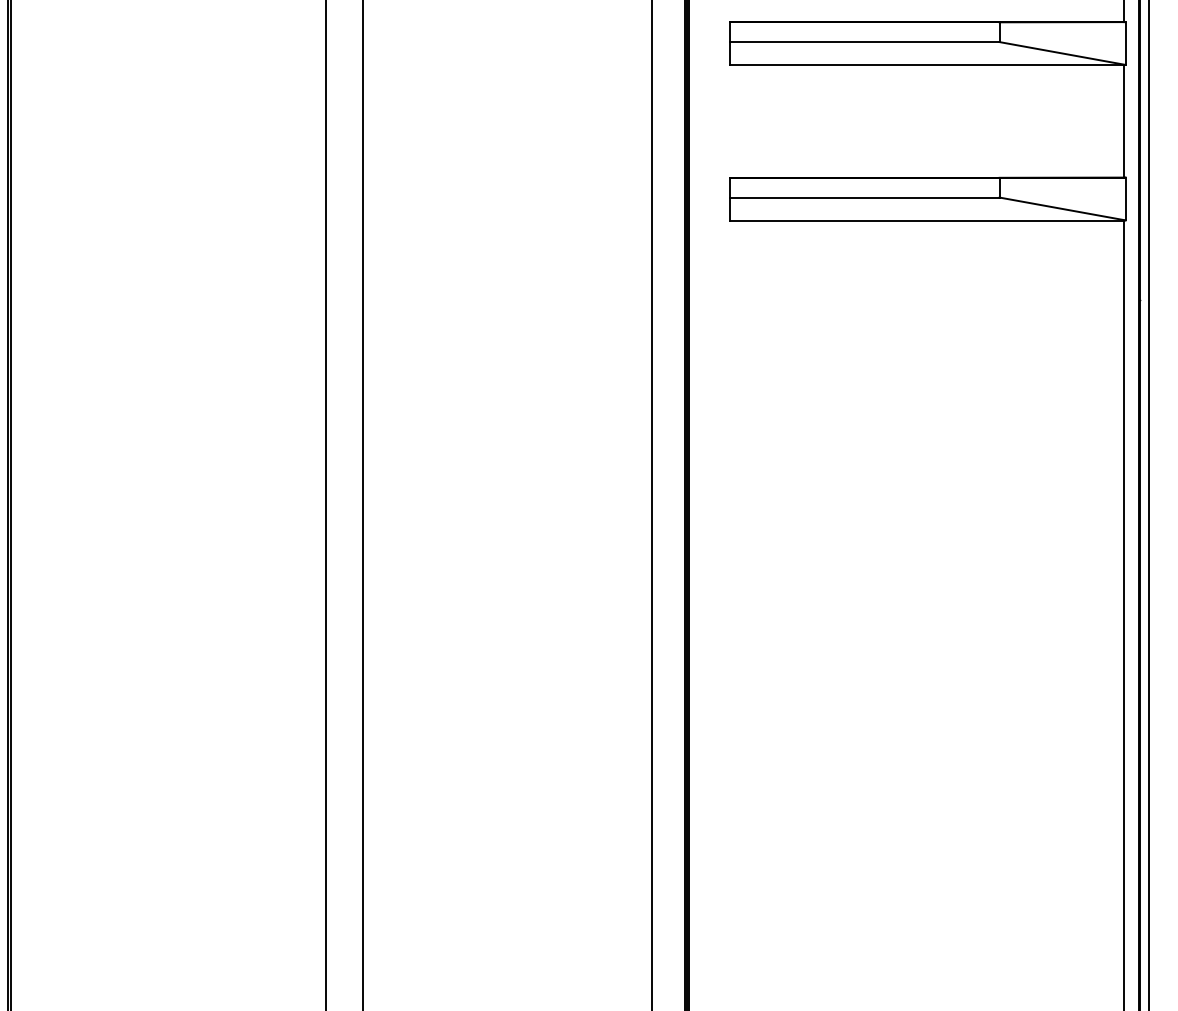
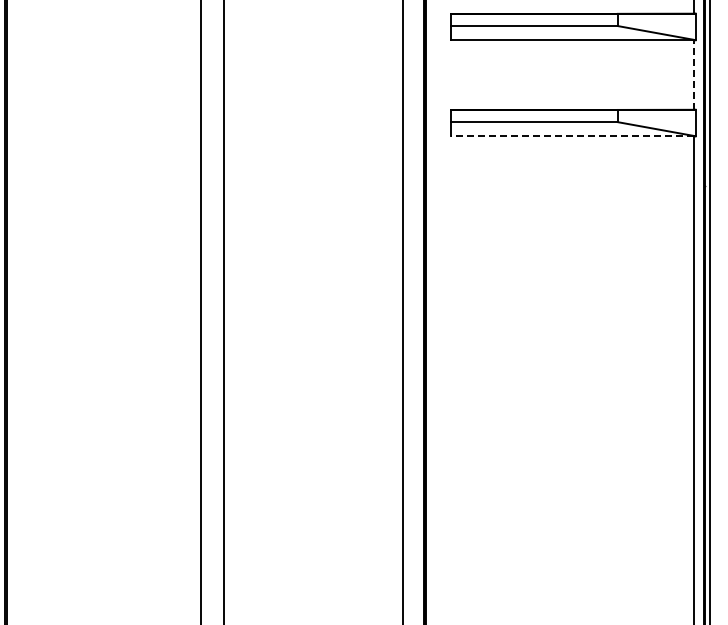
line: (1123, 122) -> (694, 75), solid -> dashed
line: (926, 220) -> (572, 136), solid -> dashed

